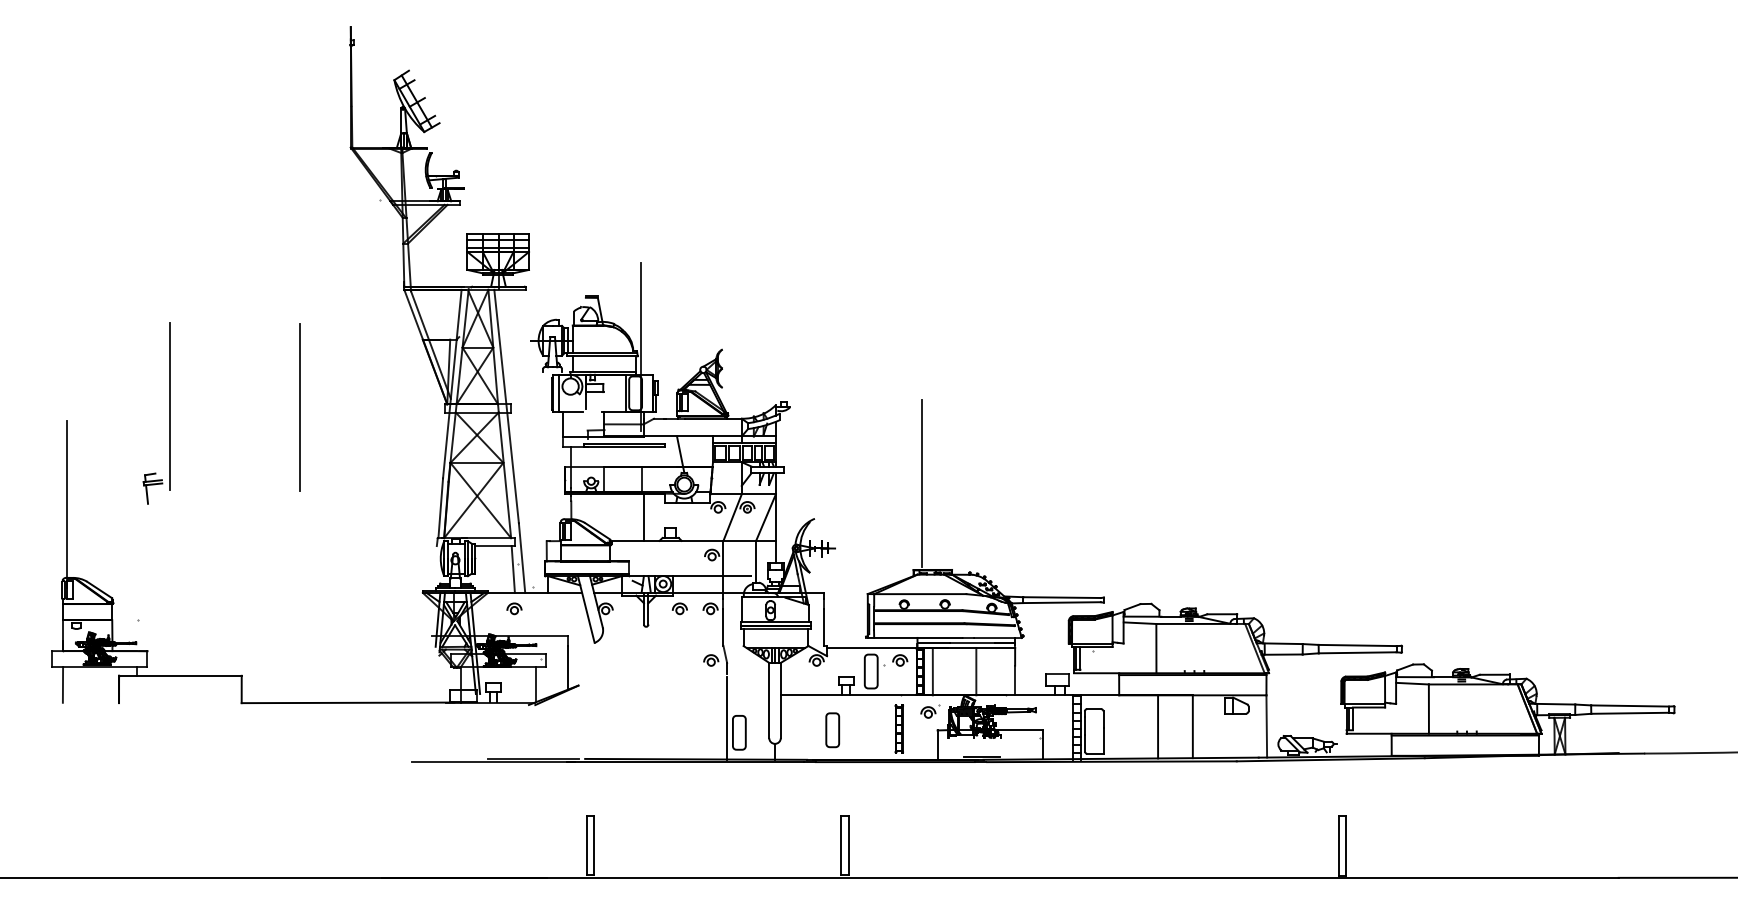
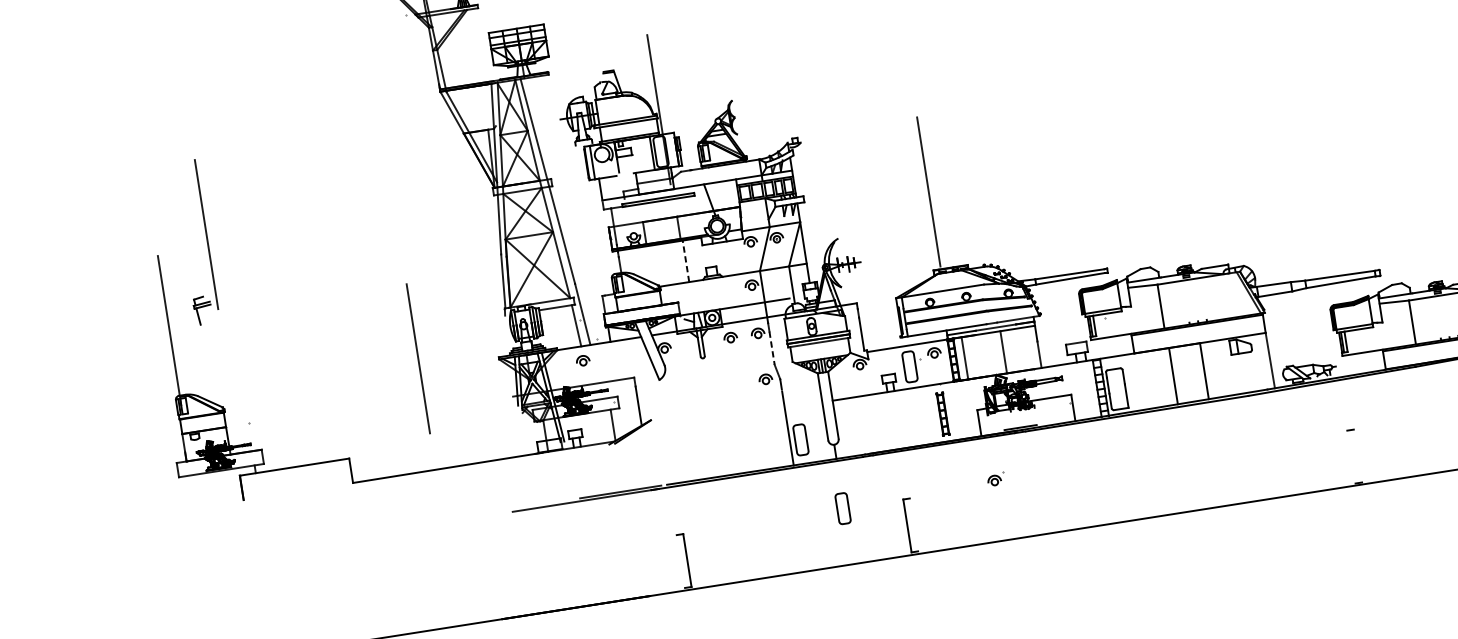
line: (299, 407) -> (417, 359), moved
part: (169, 413) -> (207, 241), moved
line: (644, 517) -> (686, 261), solid -> dashed
line: (723, 627) -> (772, 348), solid -> dashed
line: (62, 684) -> (190, 491), removed
part: (930, 711) -> (996, 479), moved
part: (832, 730) -> (842, 508), moved
line: (848, 844) -> (913, 524), removed
line: (587, 845) -> (681, 561), removed
line: (1339, 845) -> (1351, 456), removed
line: (1346, 845) -> (1358, 455), removed

